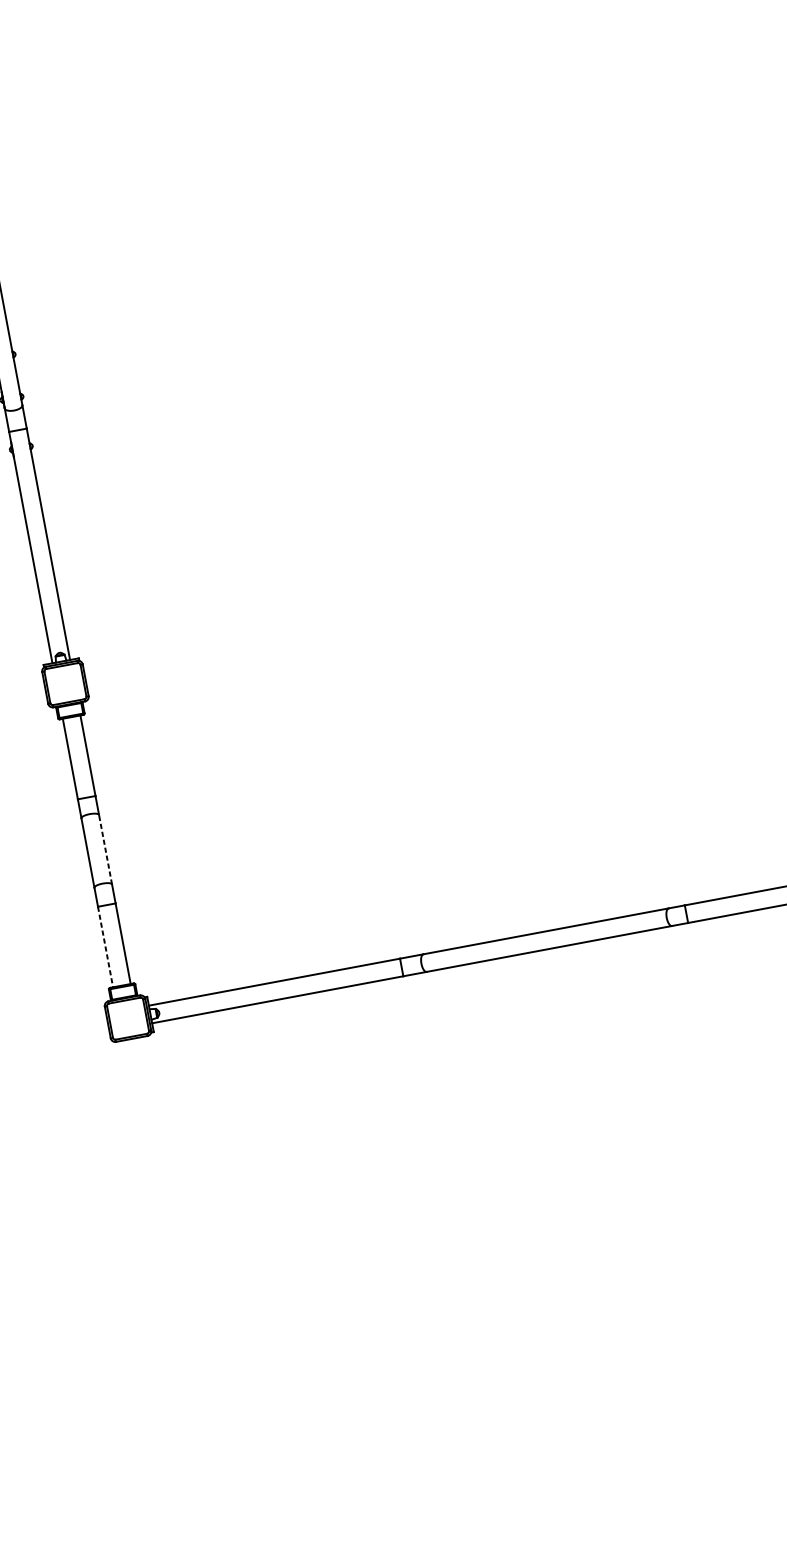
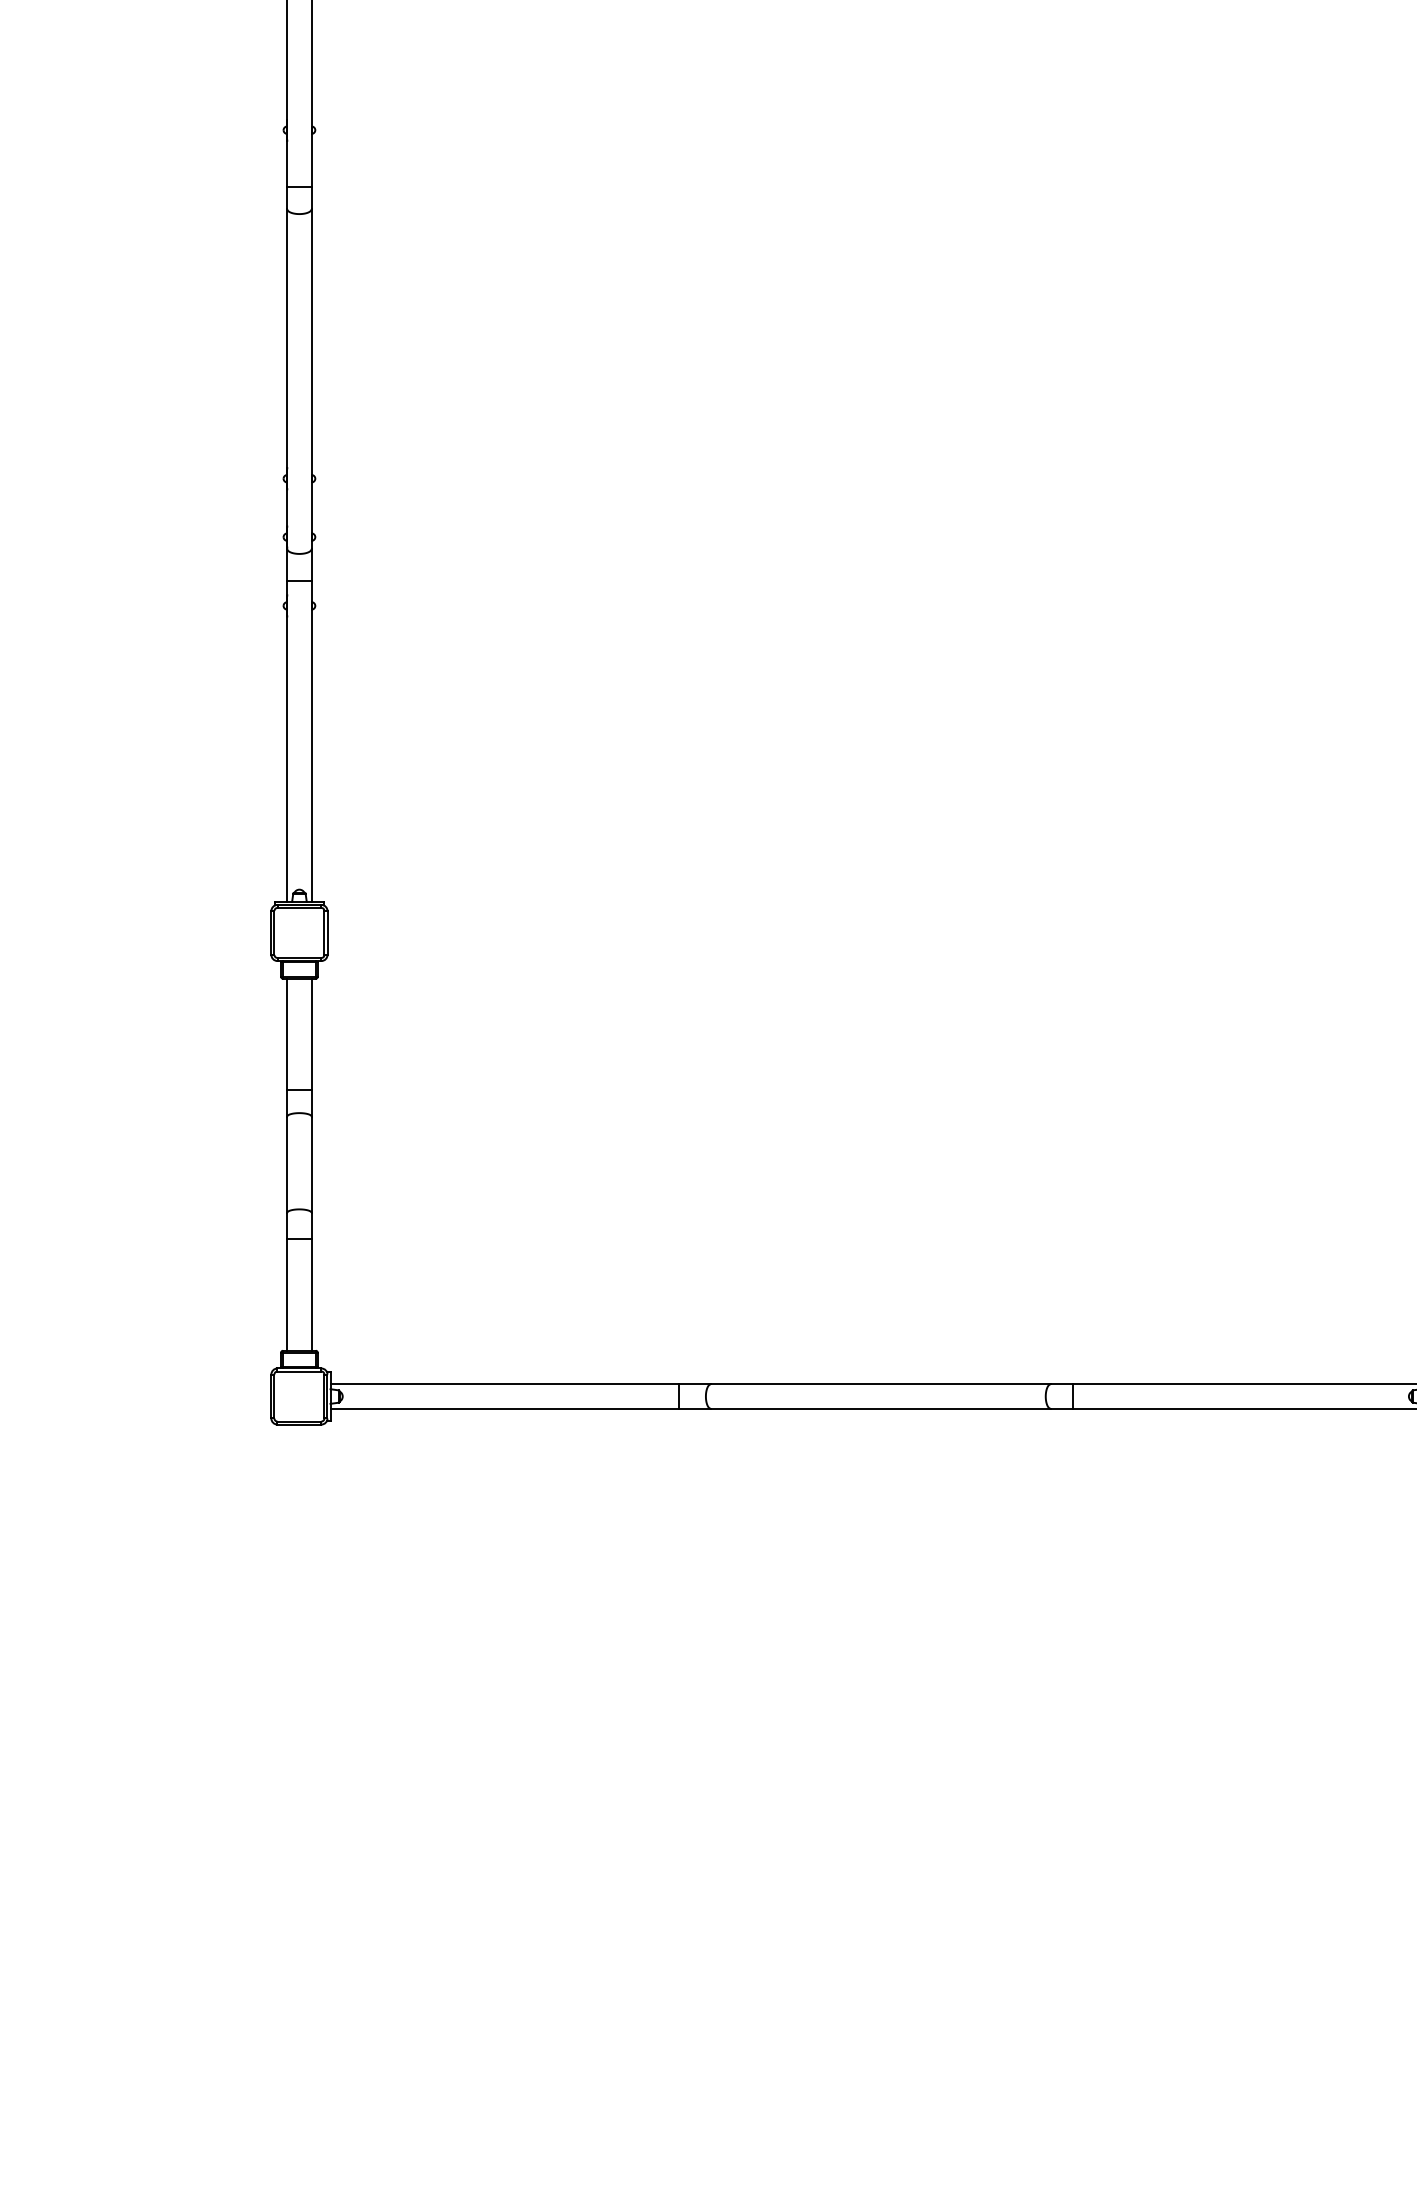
line: (105, 849) -> (311, 1164), dashed -> solid
line: (105, 946) -> (287, 1294), dashed -> solid

